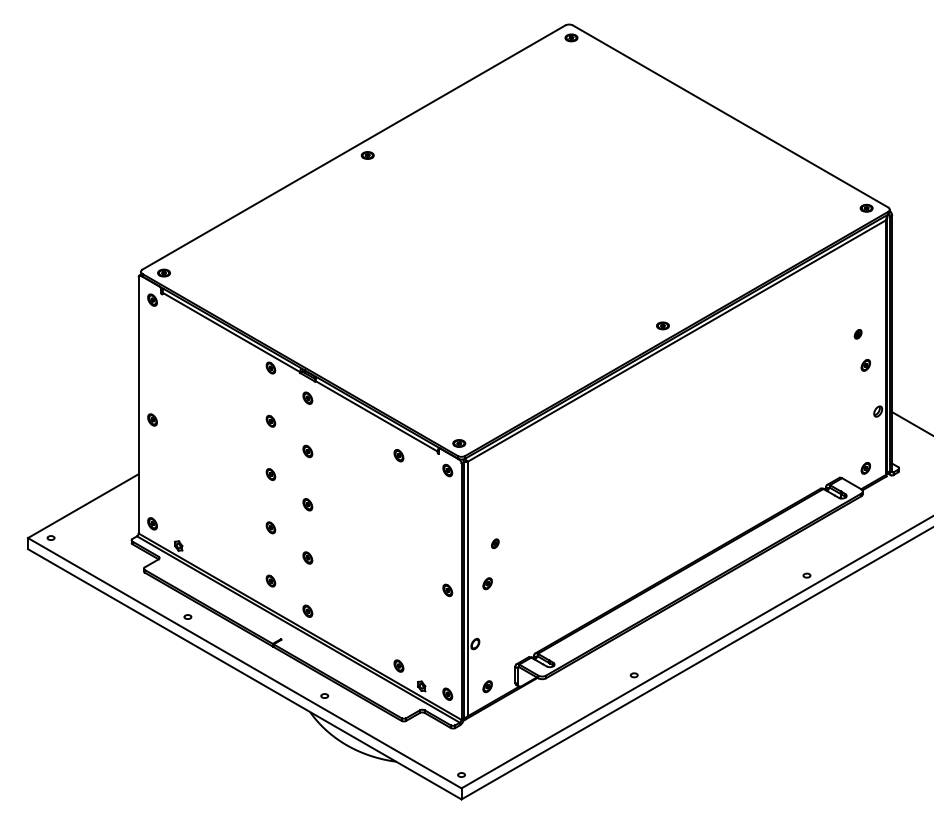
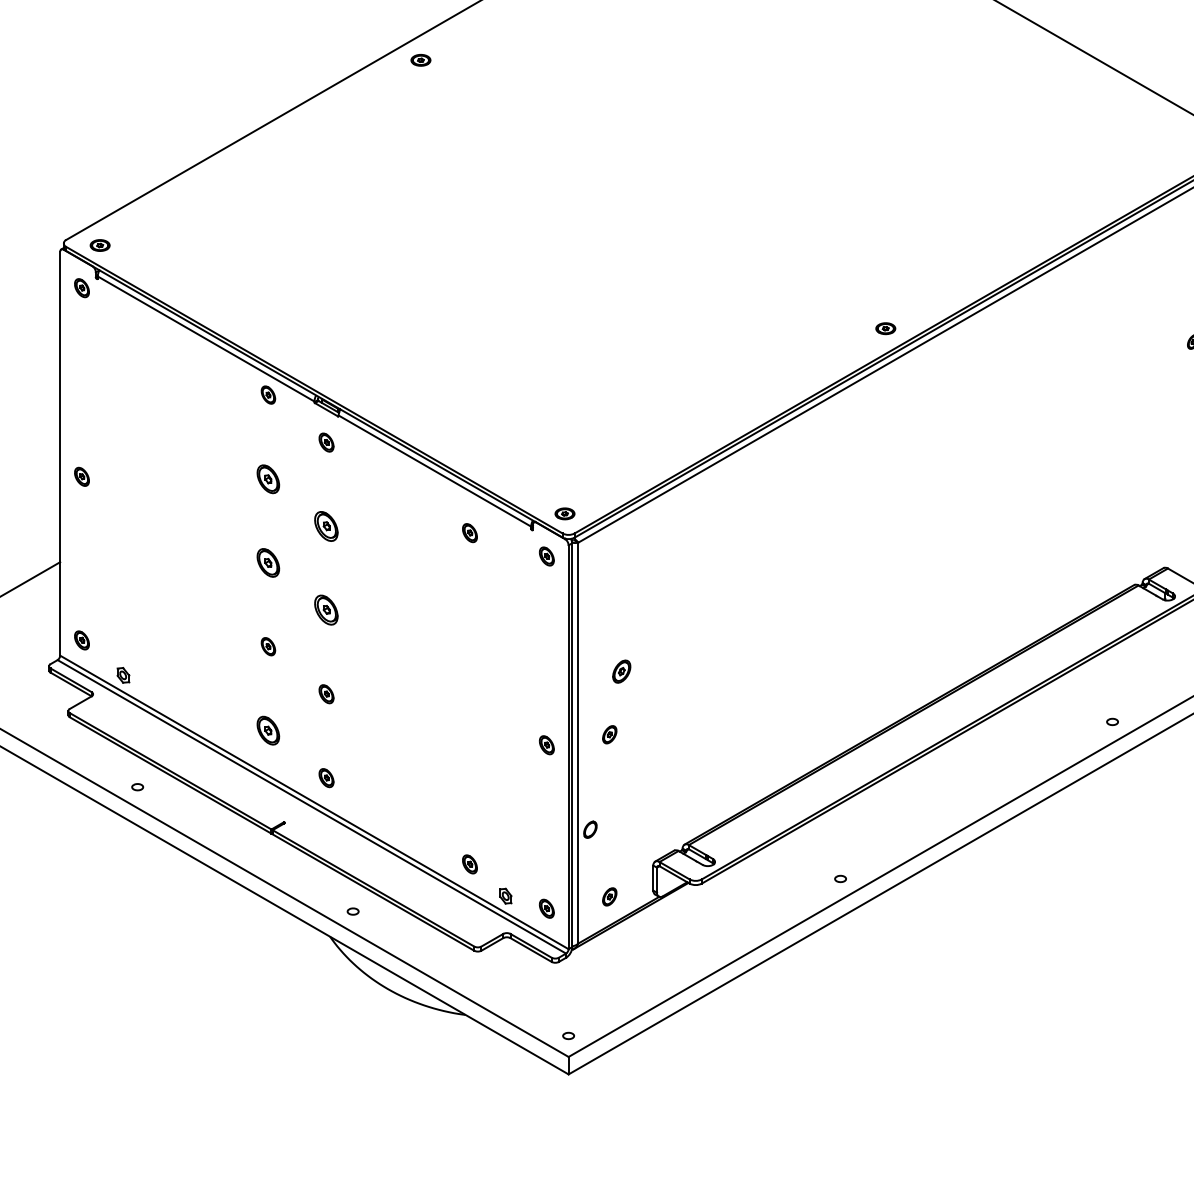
part: (270, 420) -> (267, 477), size x1.6
part: (307, 451) -> (326, 526), size x1.6
part: (270, 474) -> (267, 562), size x1.6
part: (307, 504) -> (326, 609), size x1.6
part: (495, 543) -> (622, 671), size x1.6
part: (270, 580) -> (267, 729), size x1.6

